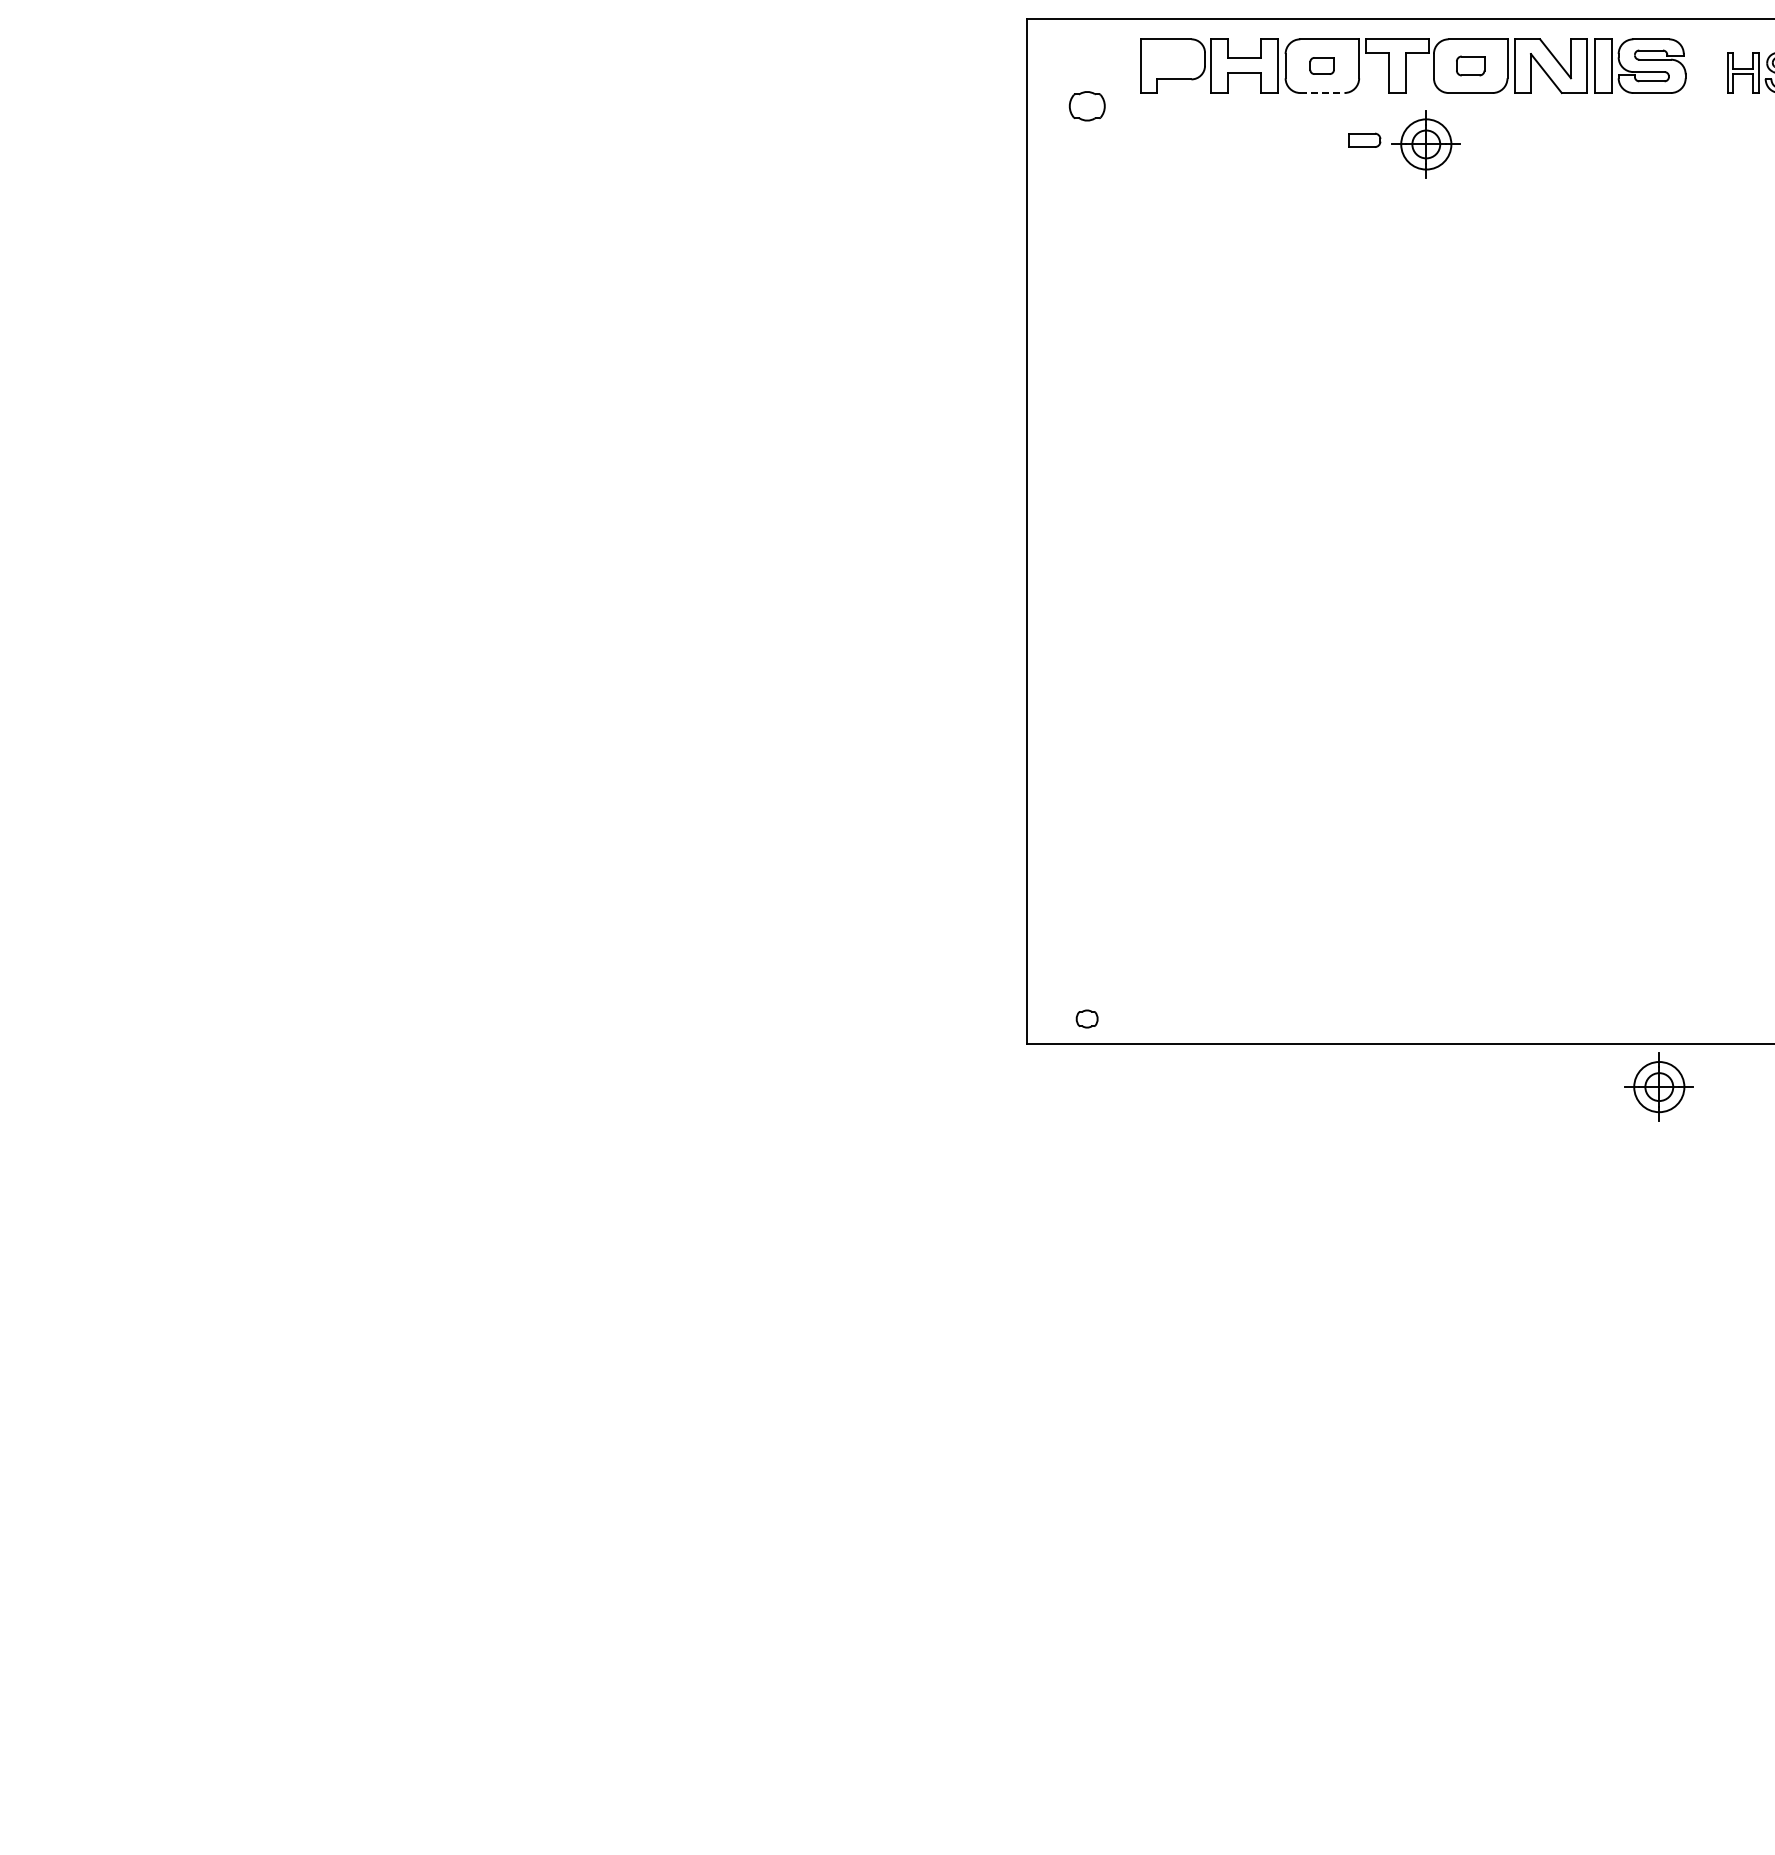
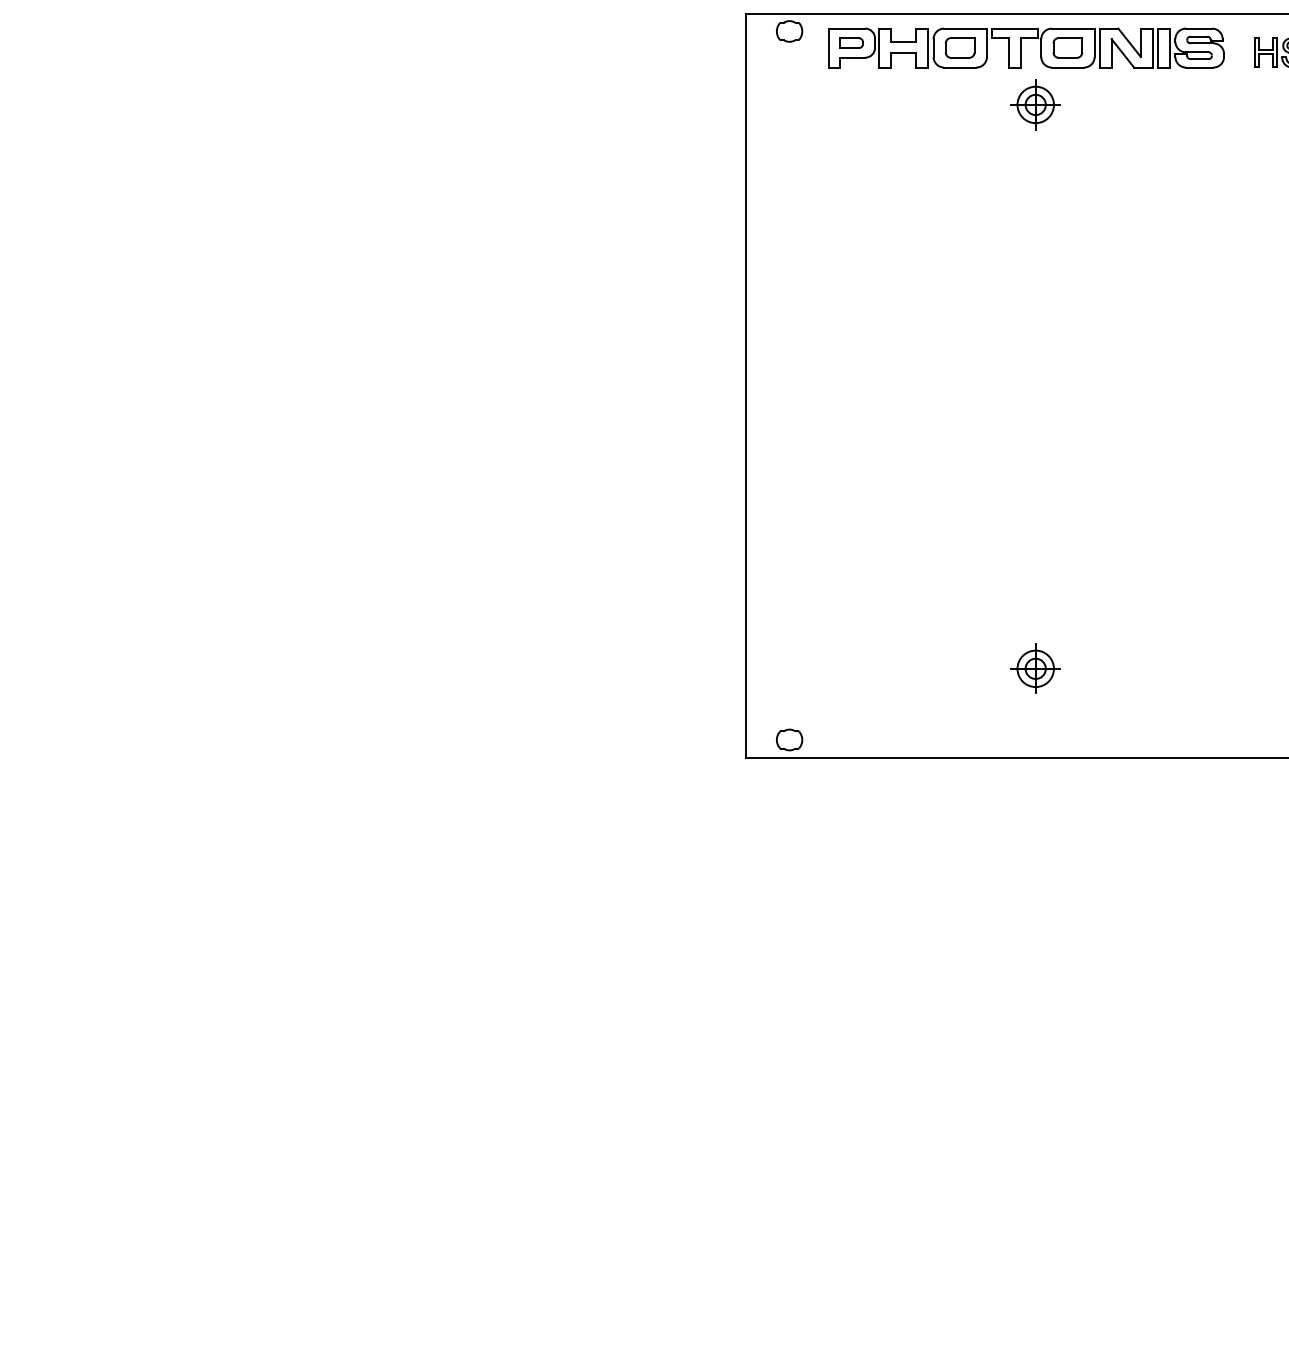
part: (1321, 65) -> (959, 47), size x1.67
part: (1470, 65) -> (1067, 47), size x1.43
line: (1322, 93) -> (960, 67), dashed -> solid
part: (1086, 106) -> (788, 31), moved
part: (1364, 139) -> (851, 42), moved
part: (1086, 1018) -> (788, 739), size x1.67
part: (1658, 1086) -> (1035, 668), moved

